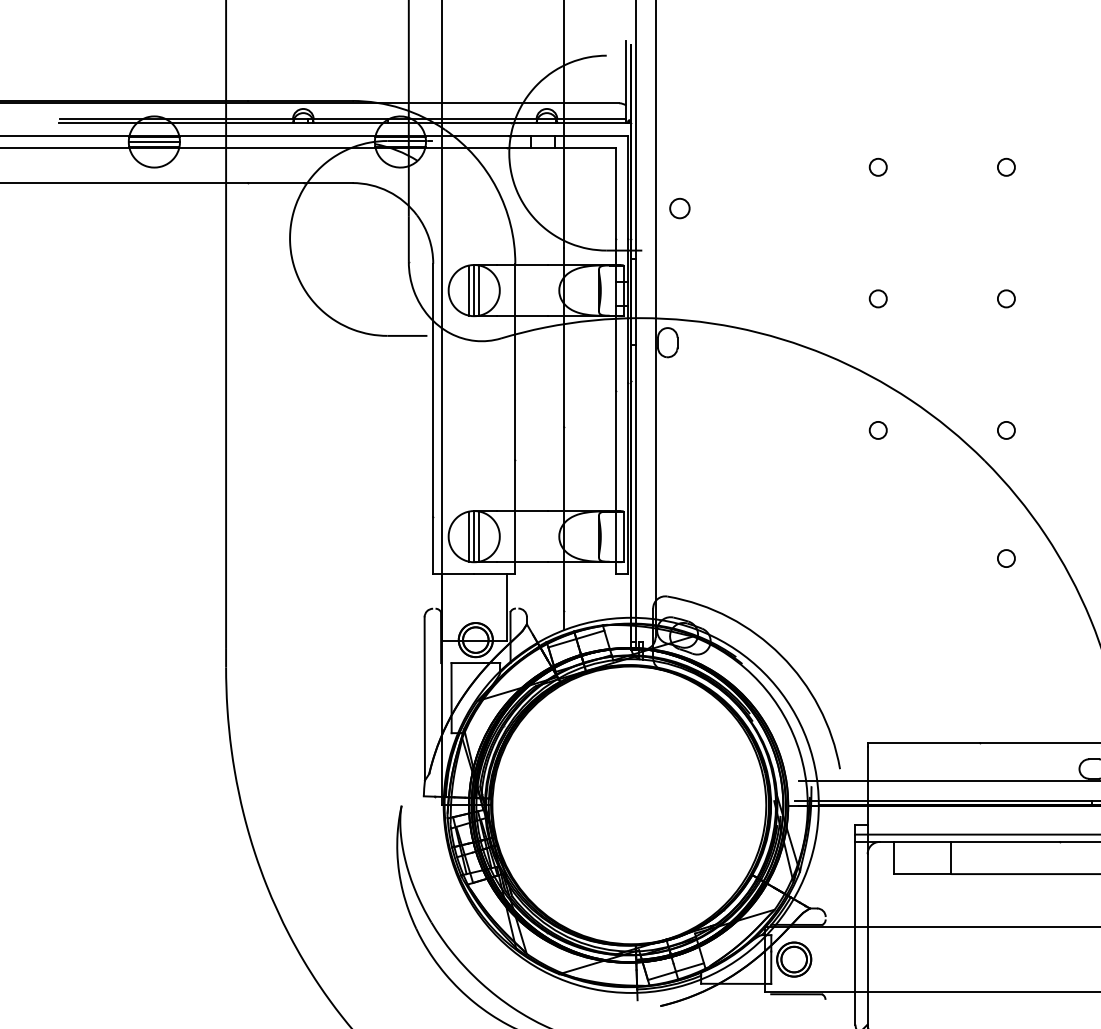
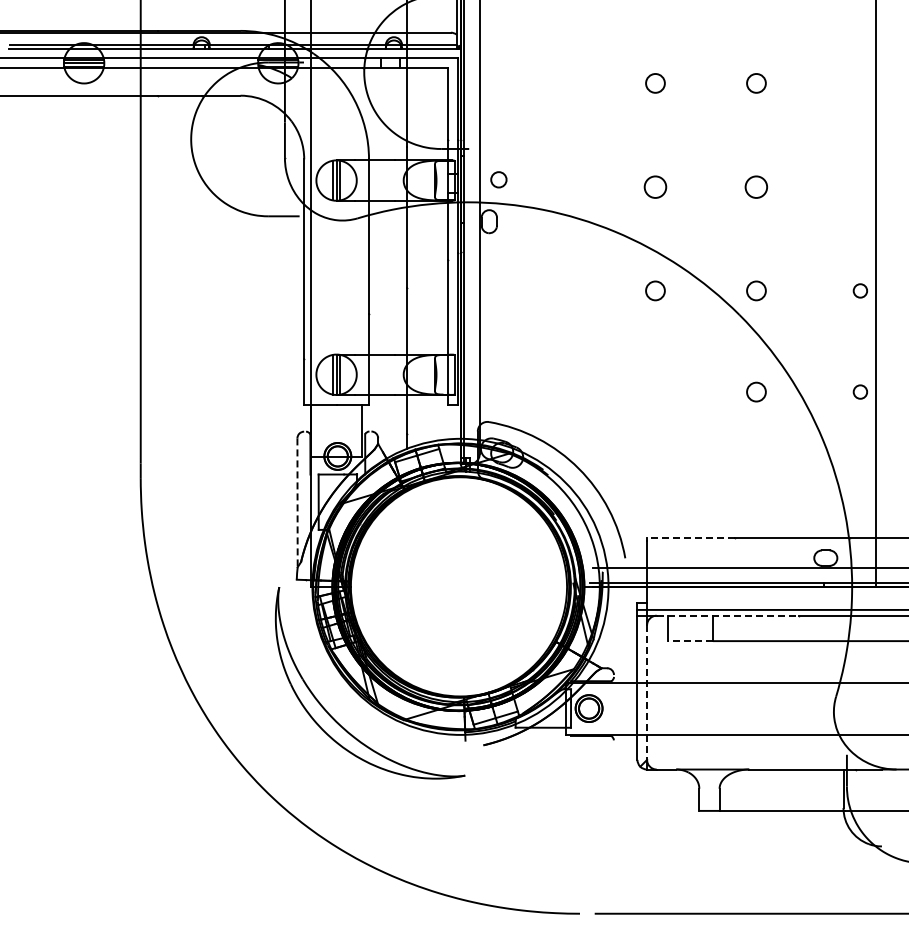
circle: (878, 166) -> (655, 82), size x1.4
circle: (1006, 166) -> (756, 82), size x1.4
circle: (679, 208) -> (498, 179), moved
circle: (878, 298) -> (655, 186), size x1.6
circle: (1006, 298) -> (756, 186), size x1.6
circle: (878, 429) -> (655, 290), size x1.4
circle: (1006, 429) -> (756, 290), size x1.4
circle: (1006, 557) -> (756, 391), size x1.4
line: (424, 699) -> (297, 503), solid -> dashed
line: (922, 742) -> (690, 537), solid -> dashed
line: (970, 841) -> (728, 615), solid -> dashed
line: (922, 874) -> (690, 641), solid -> dashed
line: (868, 940) -> (647, 693), solid -> dashed

